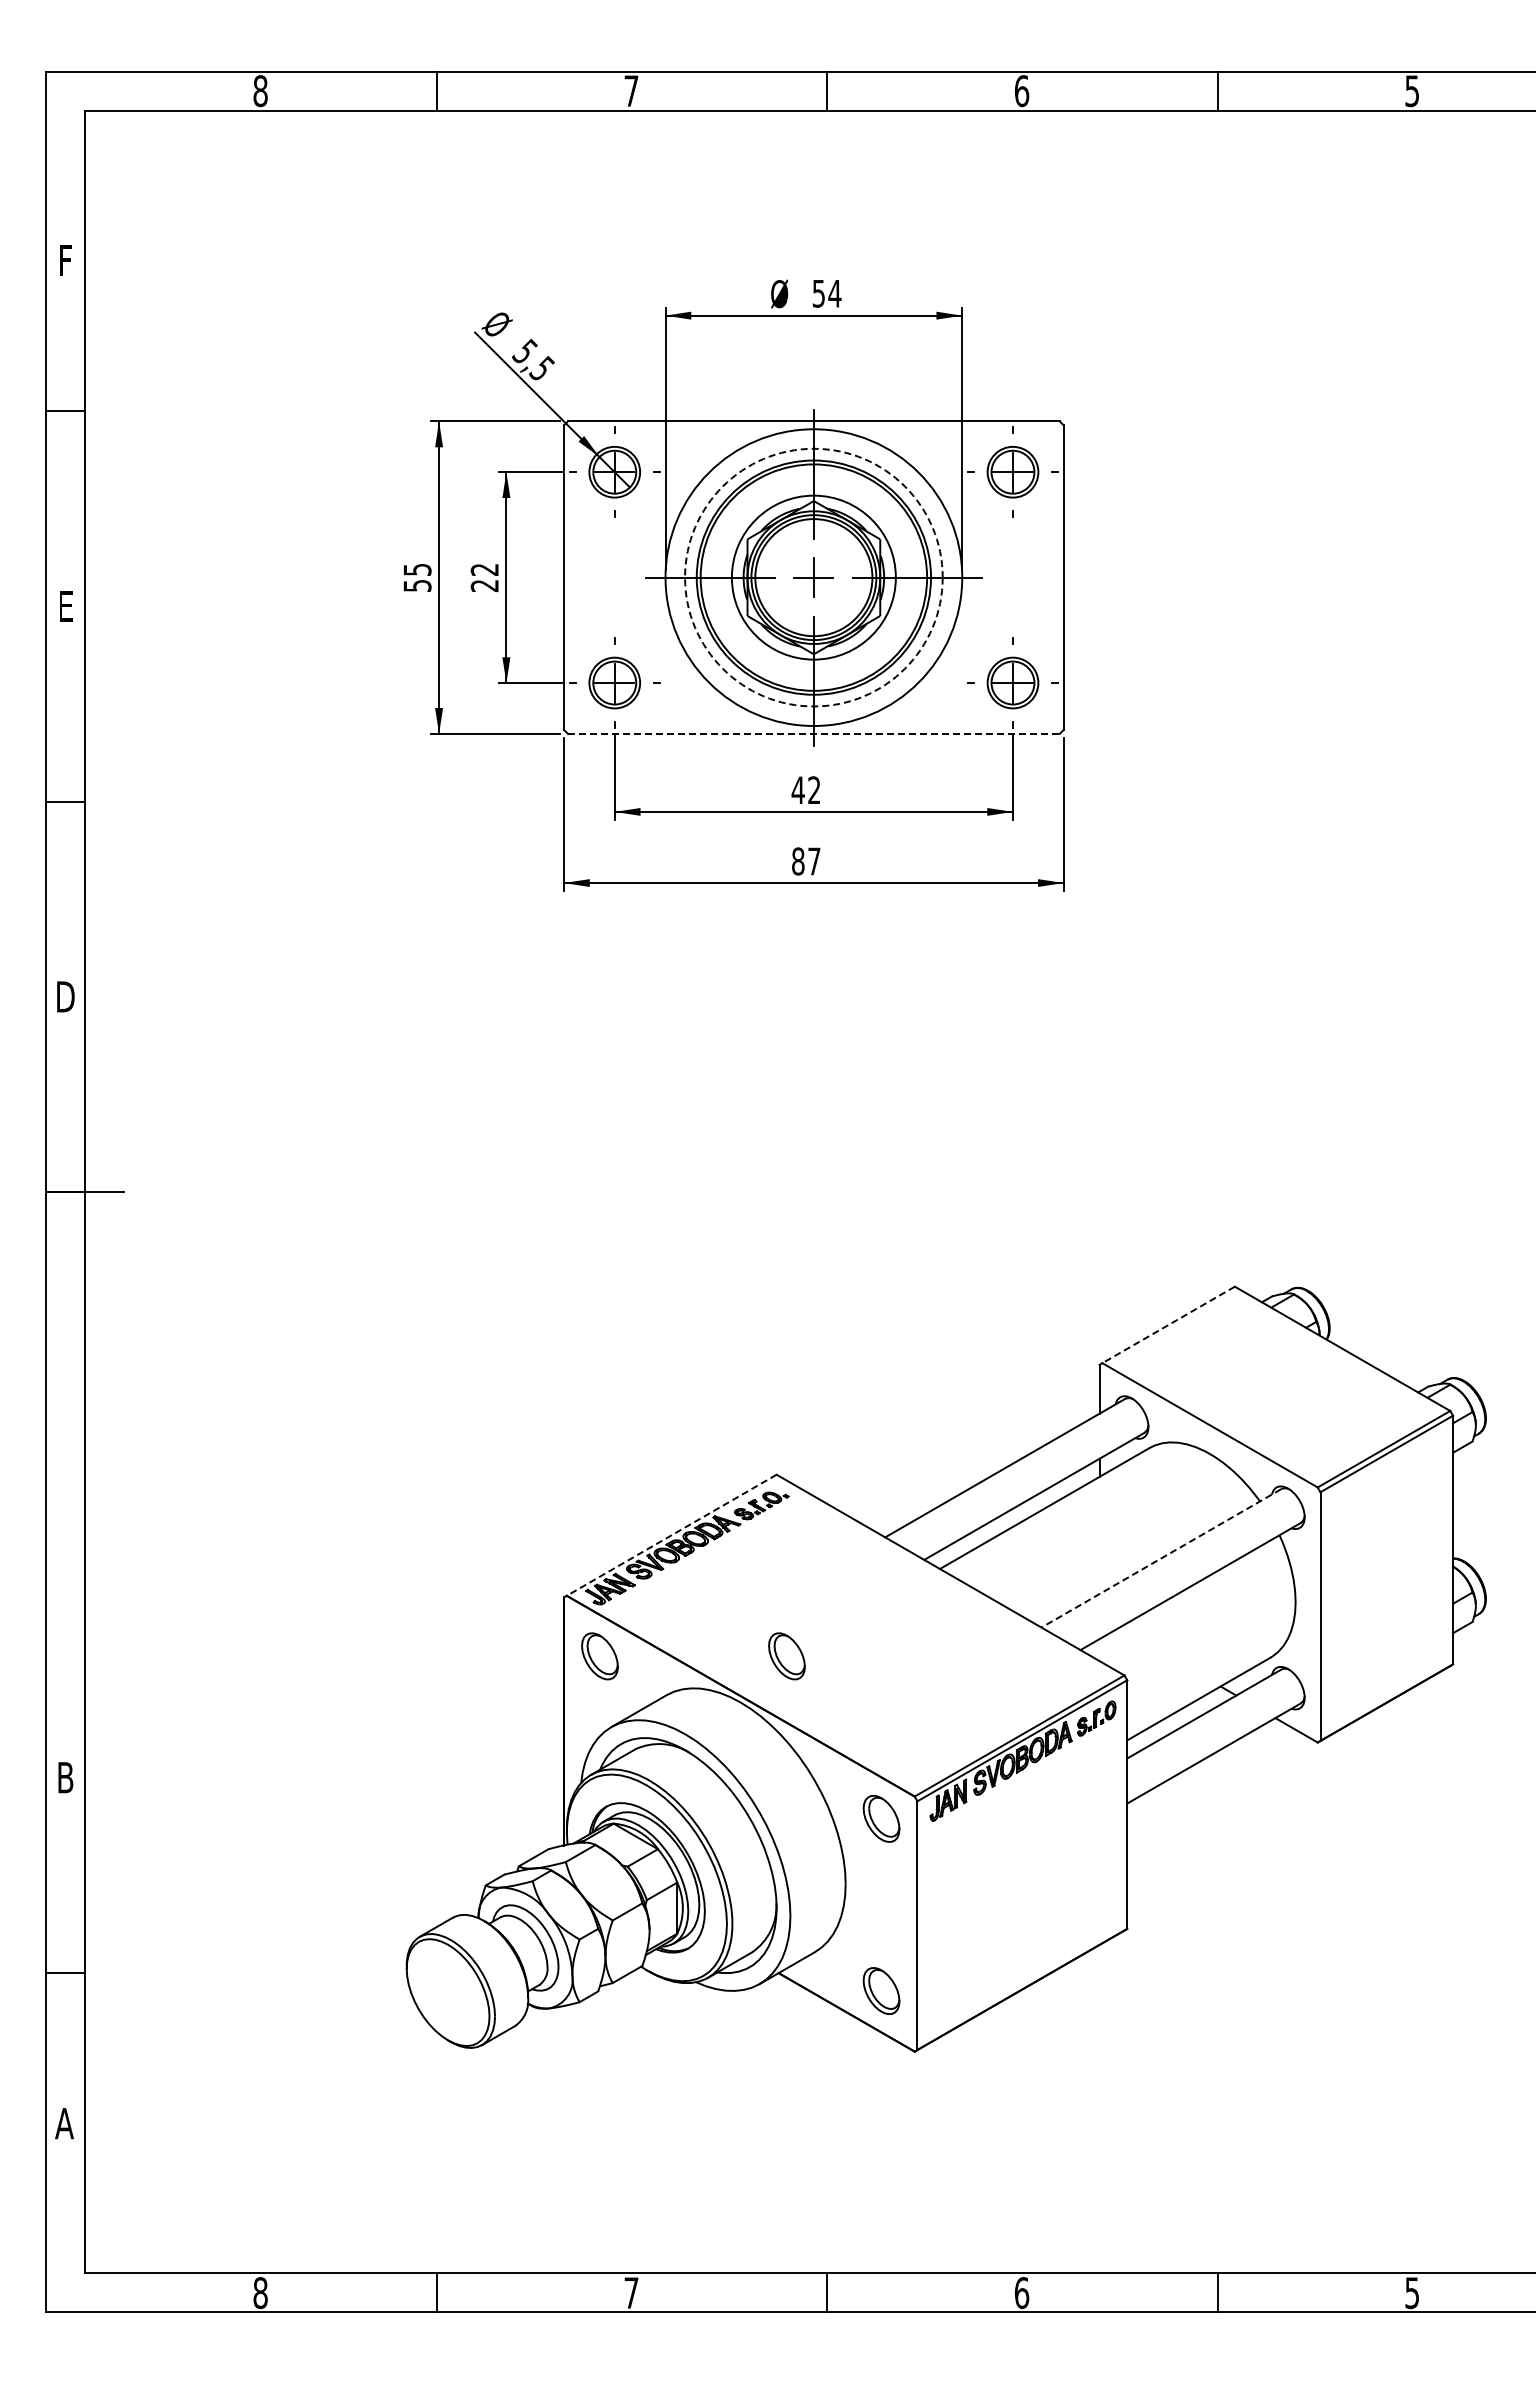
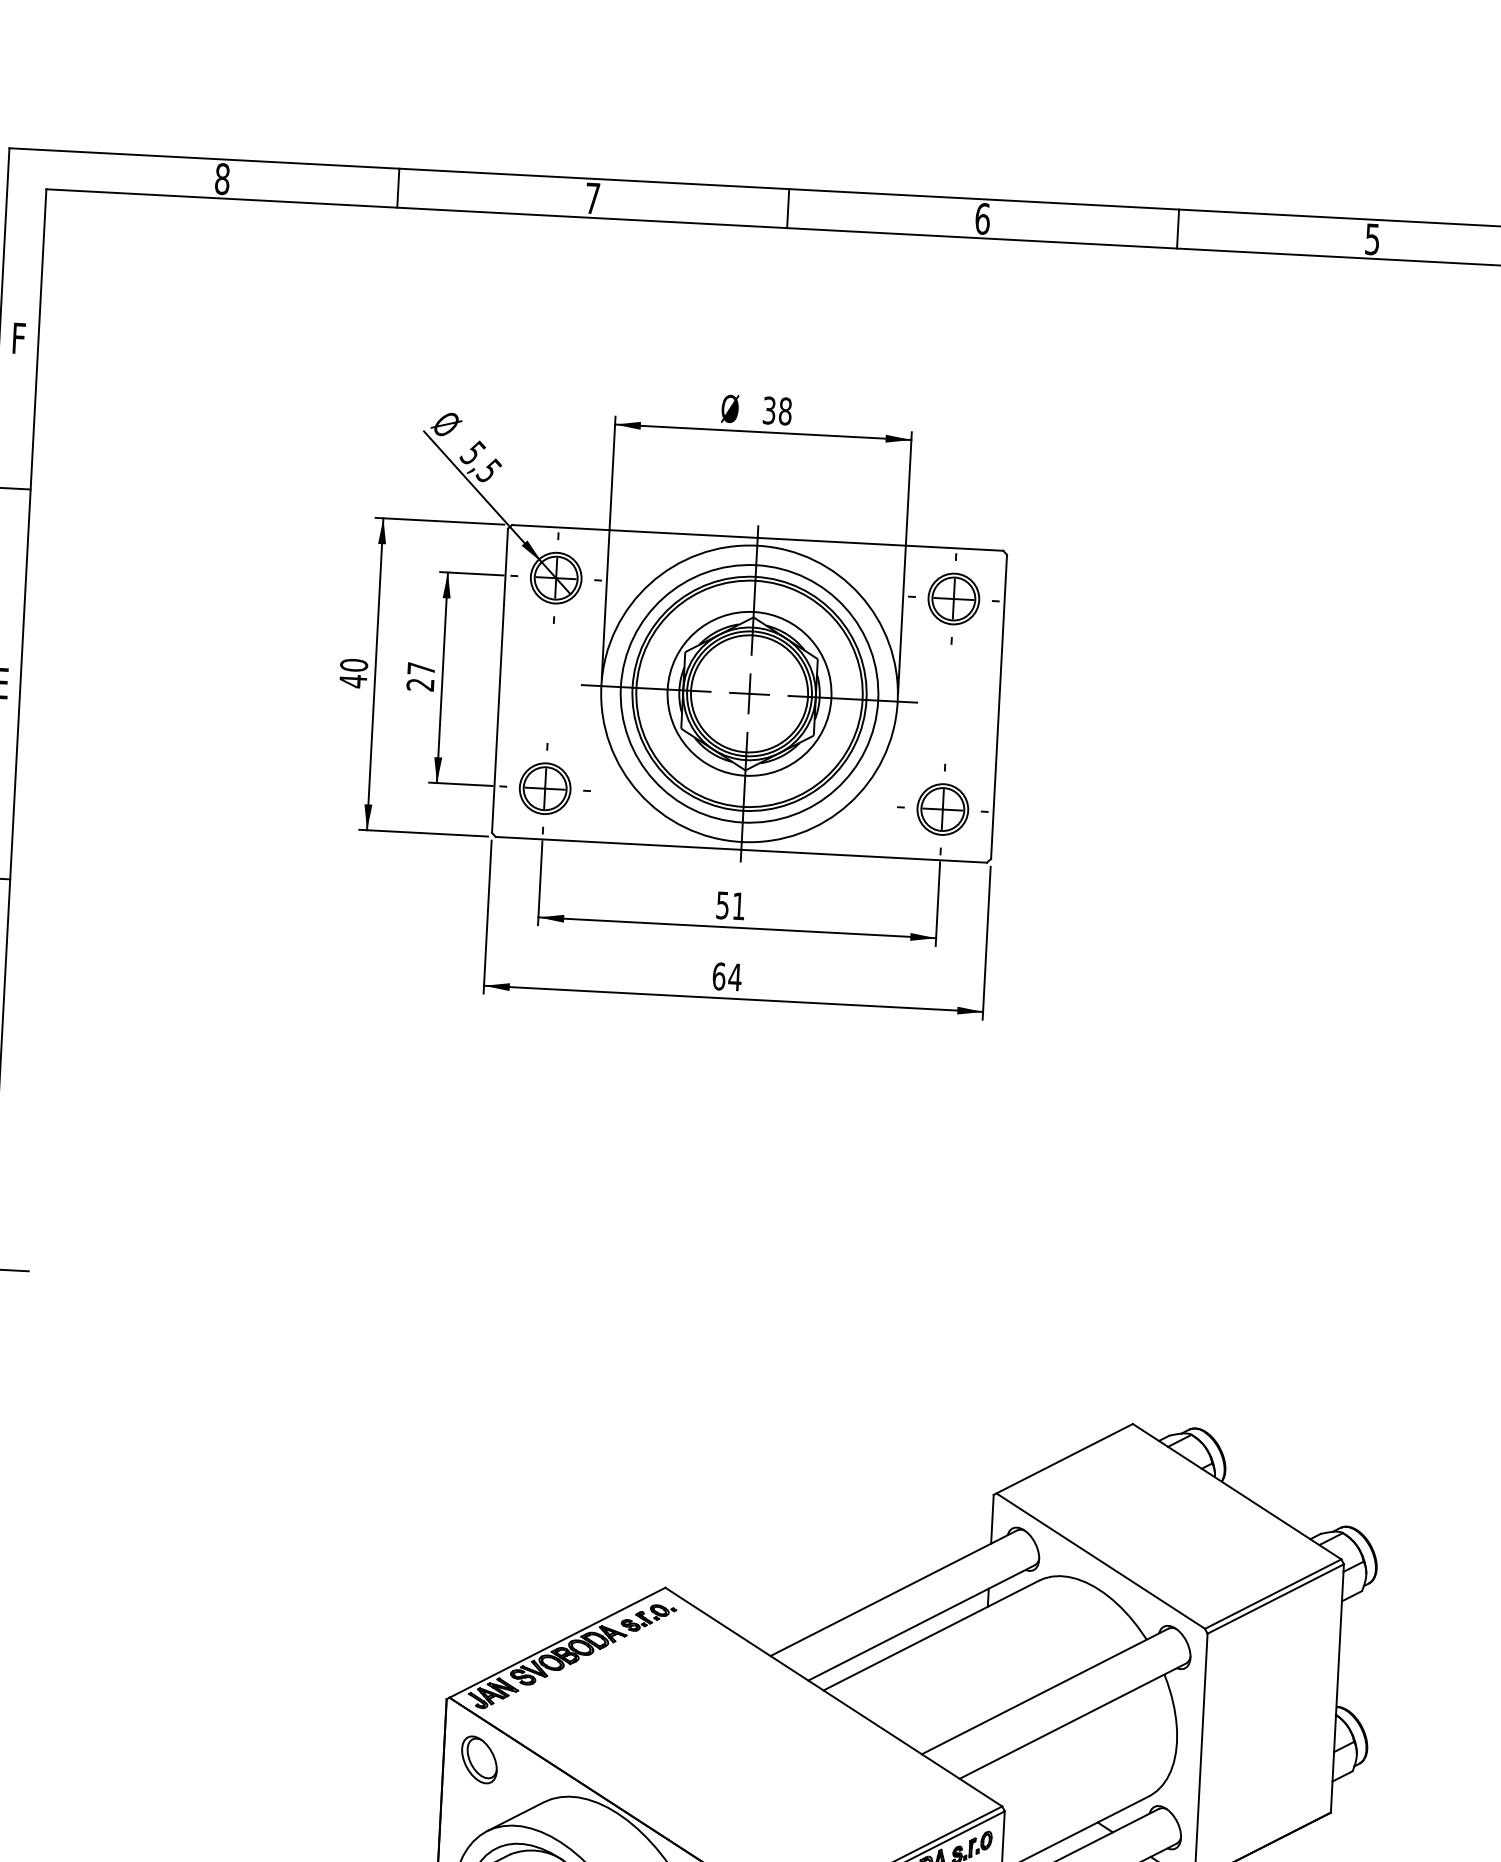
text: (827, 293) -> (778, 410), 54 -> 38
text: (484, 569) -> (421, 668), 22 -> 27
text: (417, 577) -> (353, 672), 55 -> 40
circle: (813, 577) -> (749, 693), dashed -> solid
line: (813, 733) -> (740, 849), dashed -> solid
text: (805, 790) -> (730, 906), 42 -> 51
text: (806, 861) -> (727, 976), 87 -> 64
line: (1168, 1324) -> (1064, 1458), dashed -> solid
line: (671, 1535) -> (557, 1642), dashed -> solid
line: (1160, 1558) -> (1044, 1691), dashed -> solid
part: (786, 1656) -> (665, 1769), removed

